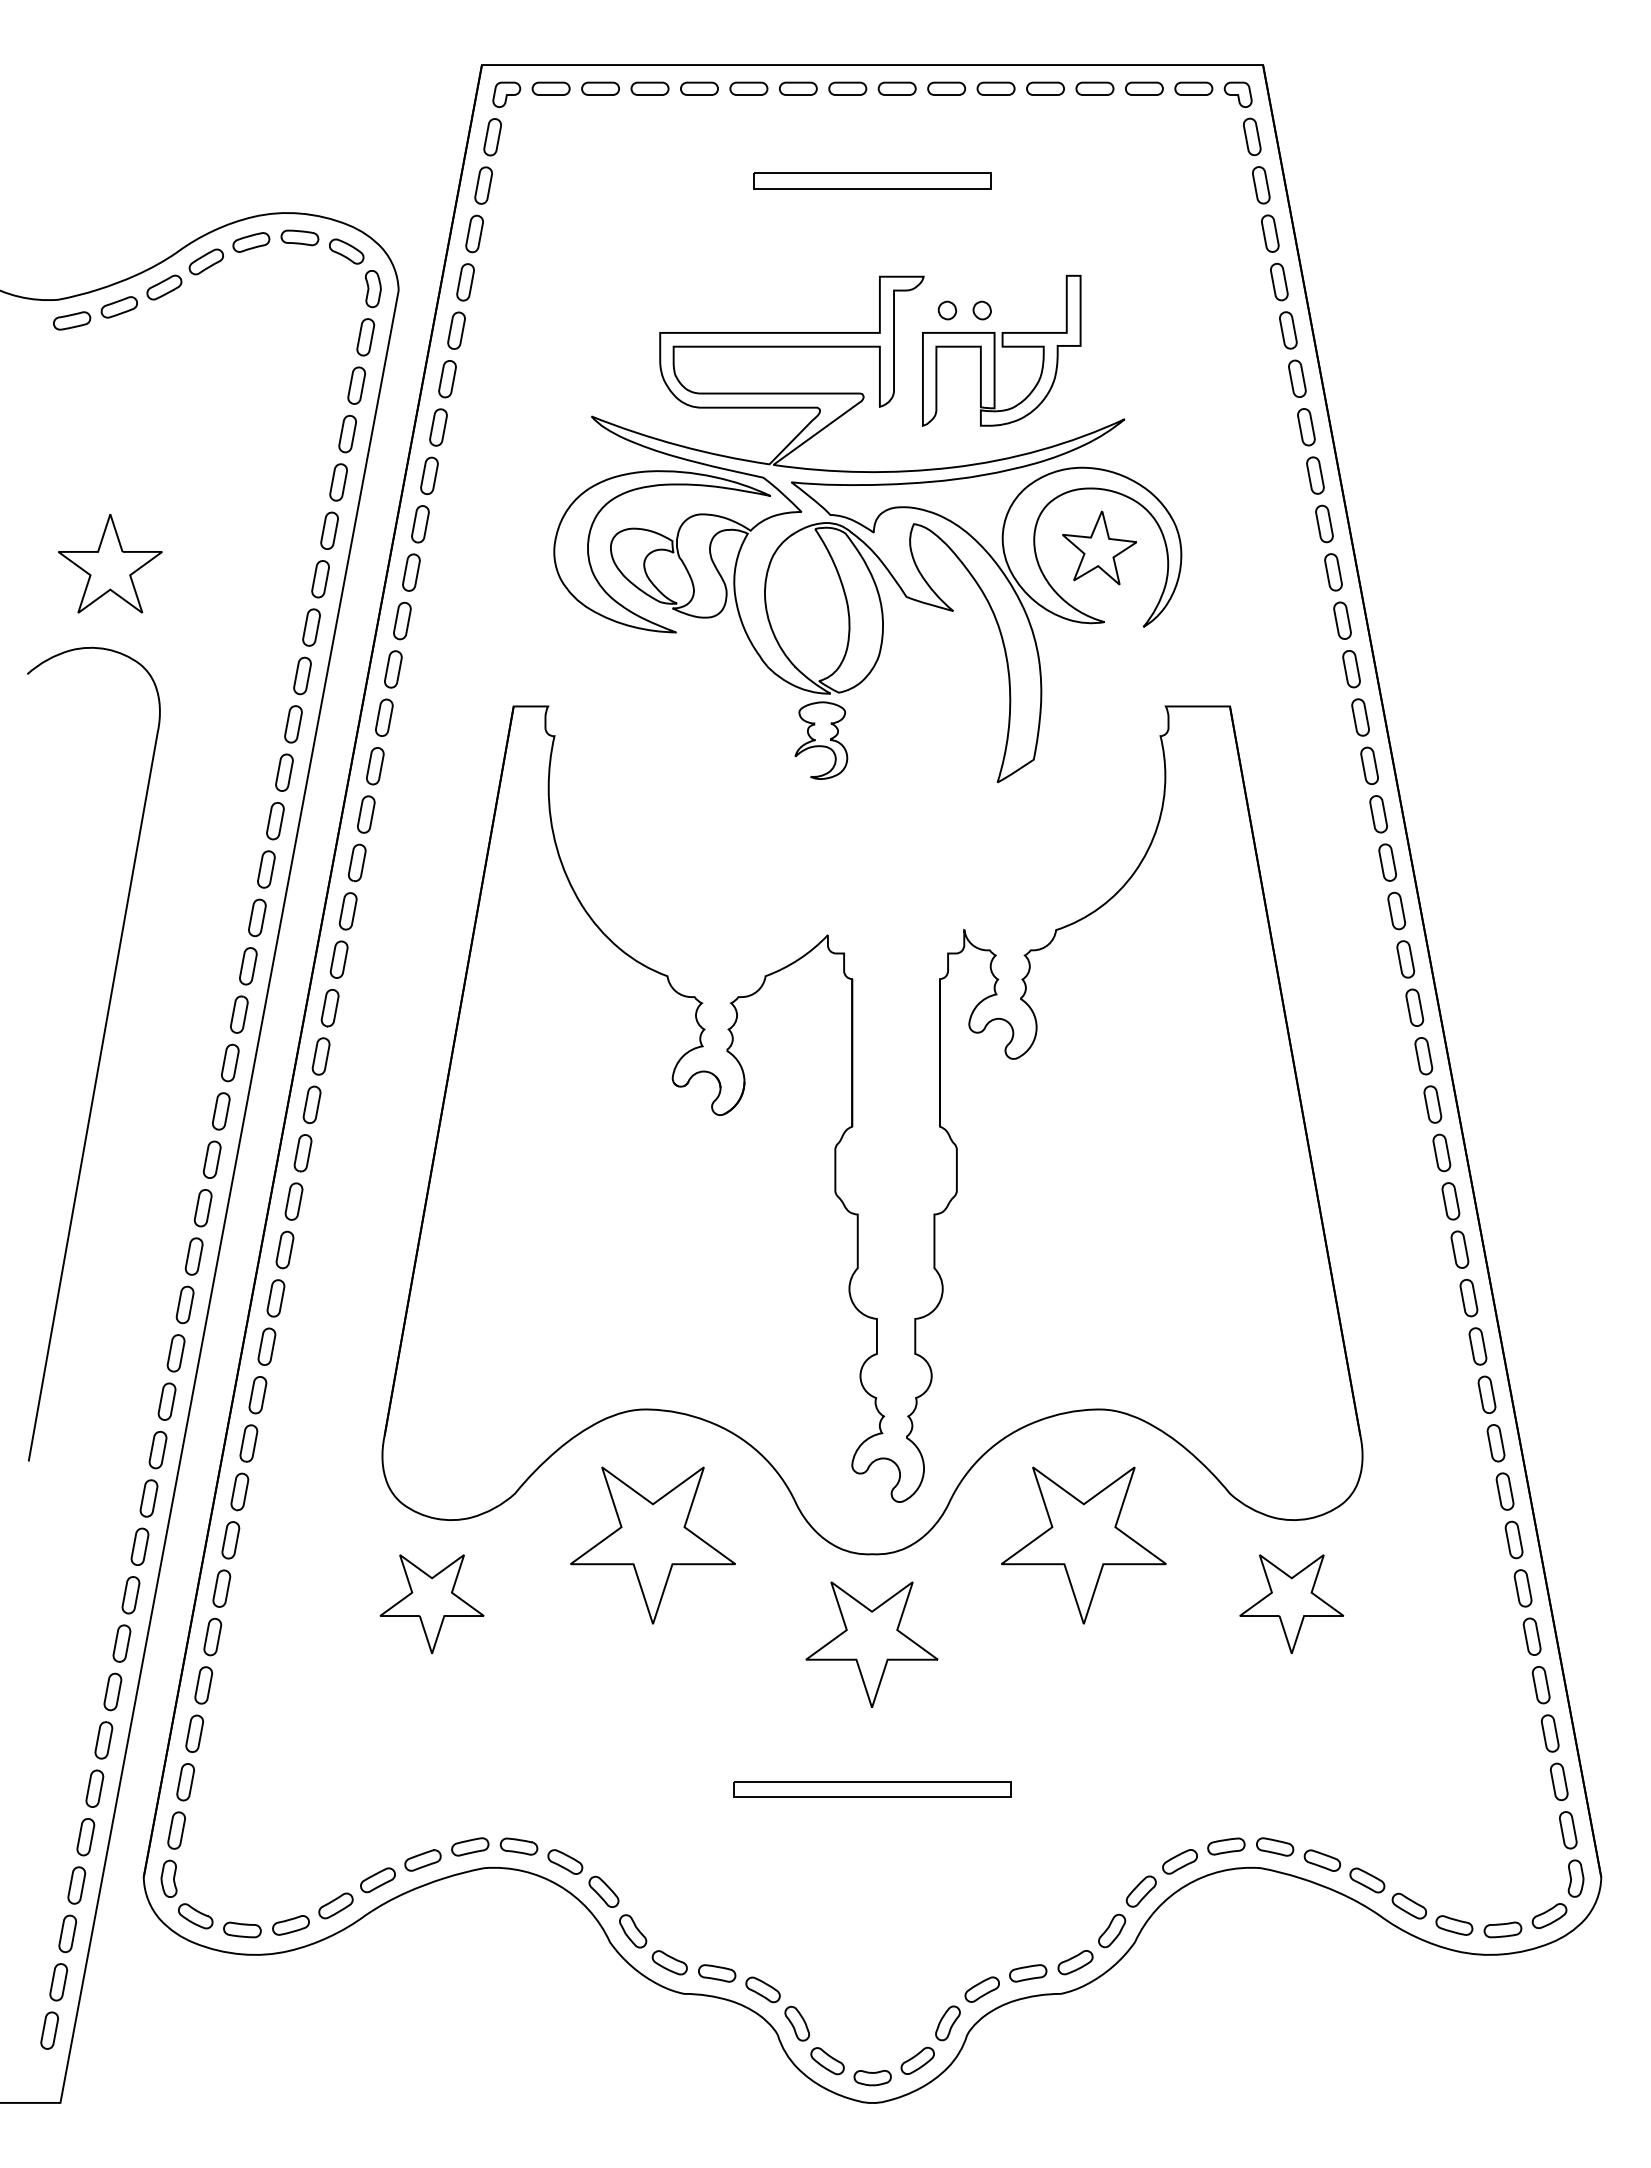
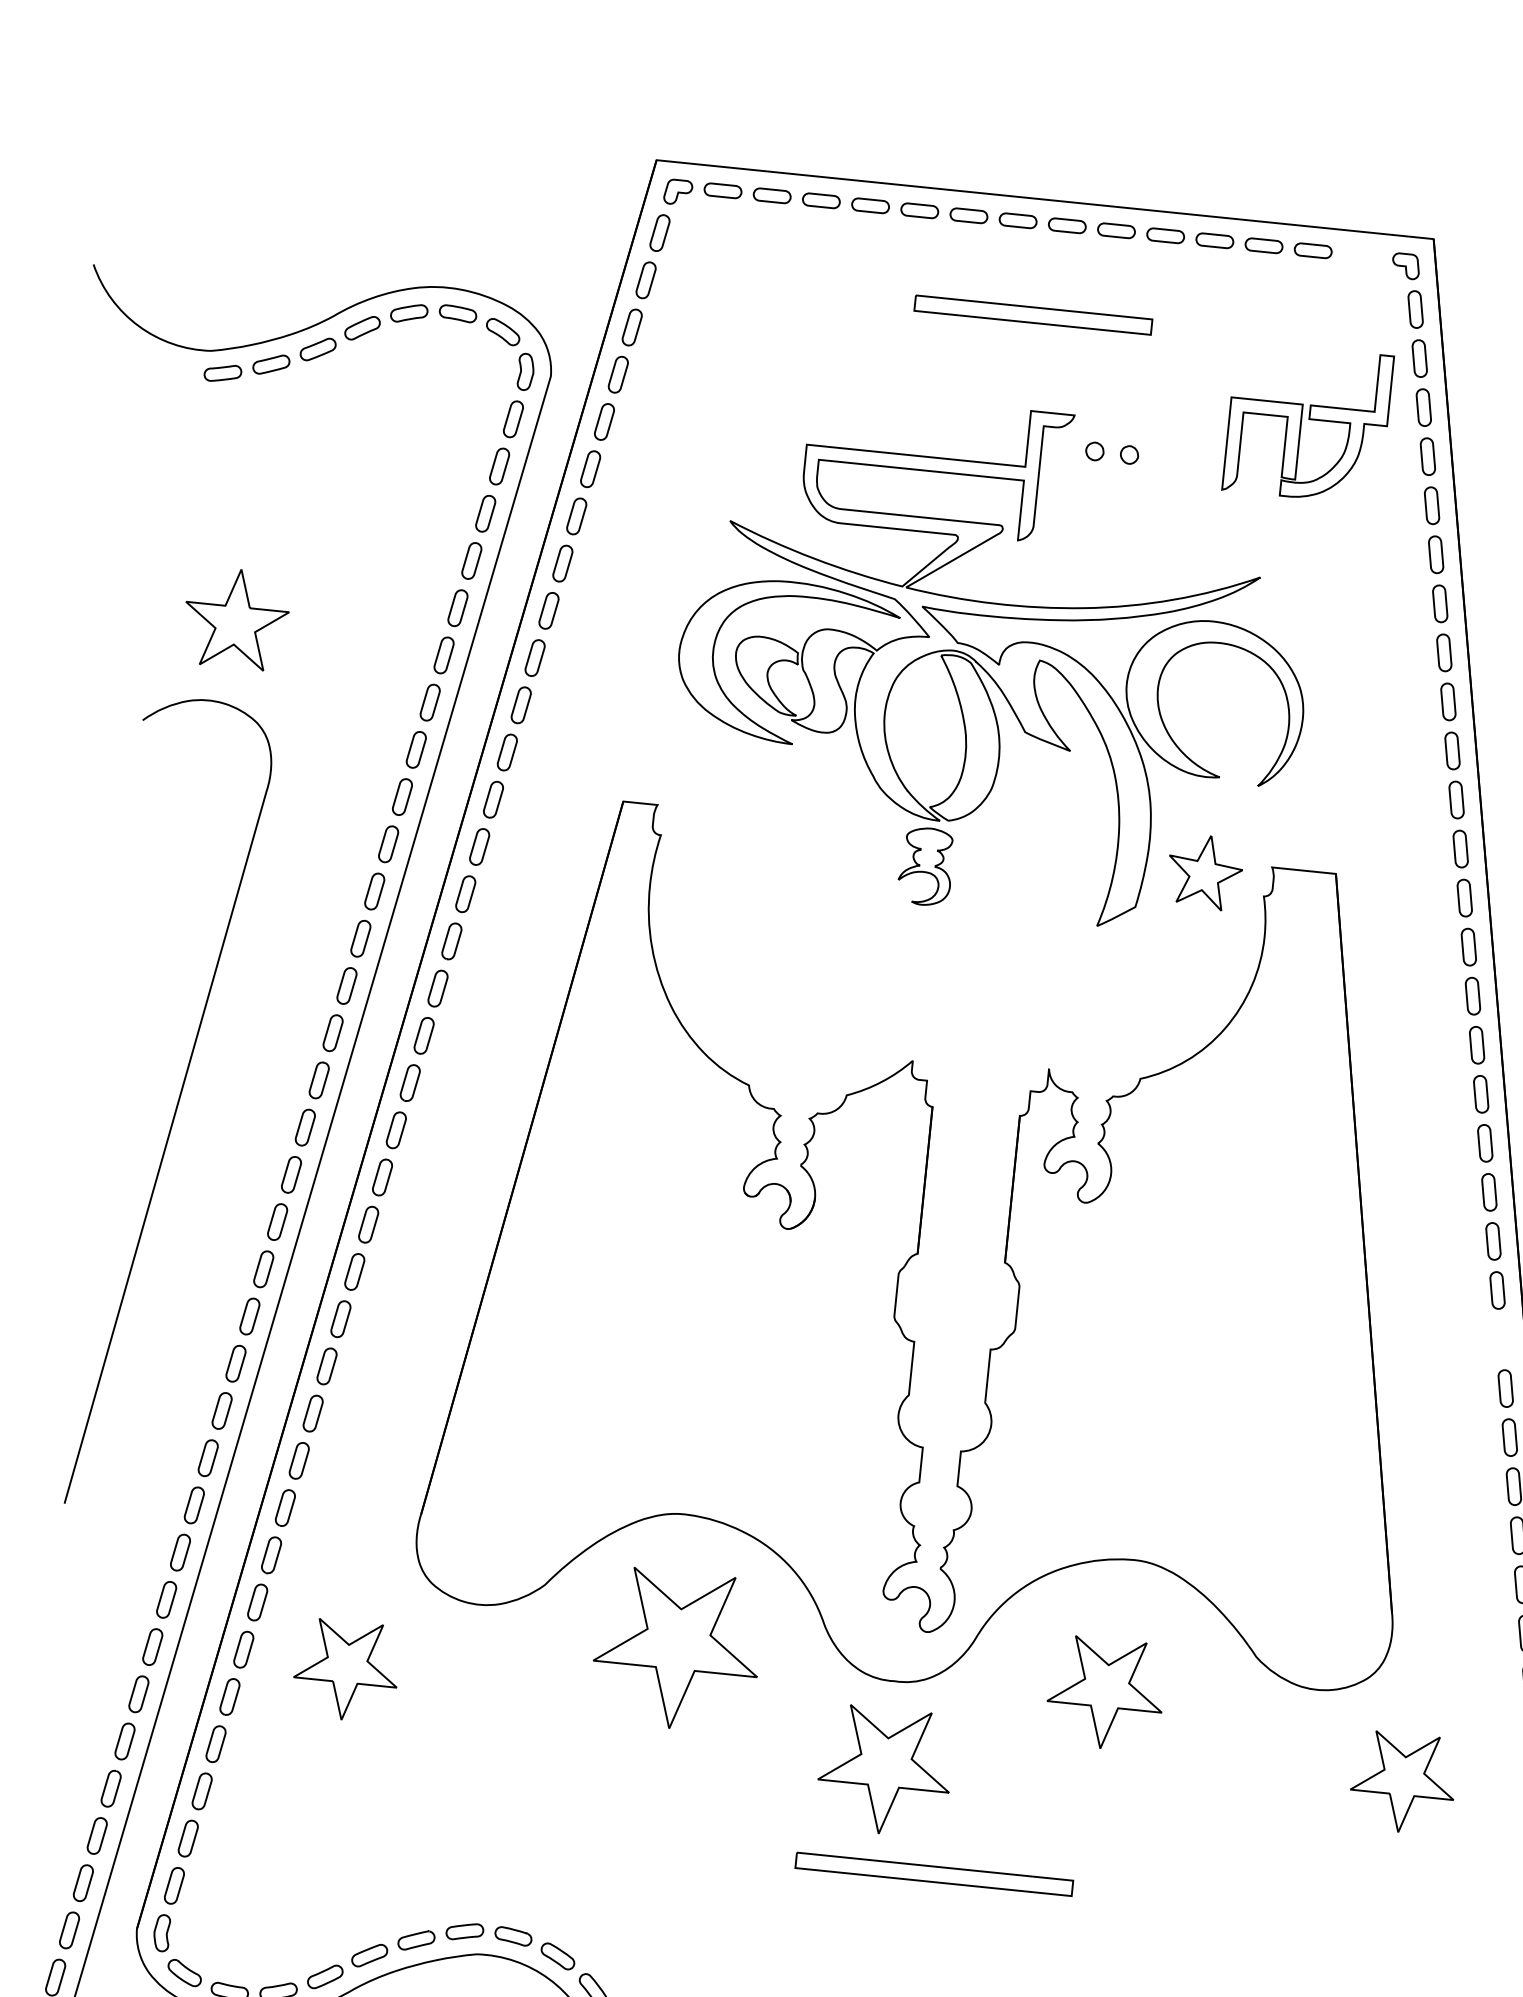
part: (1193, 88) -> (1362, 255), removed
part: (1001, 350) -> (1307, 422), moved
part: (1099, 547) -> (1205, 871), moved
part: (1441, 1152) -> (1501, 1339), removed
part: (1083, 1545) -> (1105, 1693), size x0.7
part: (431, 1603) -> (345, 1669), moved
part: (1291, 1603) -> (1403, 1782), moved
part: (872, 1789) -> (934, 1874), moved

